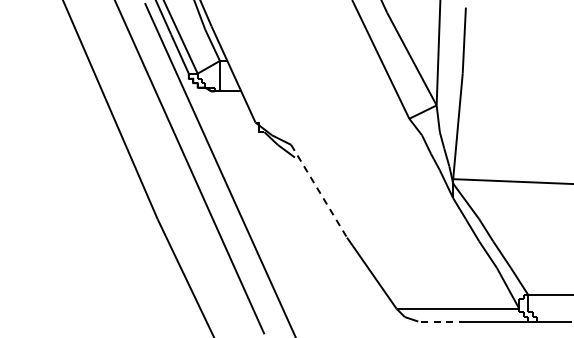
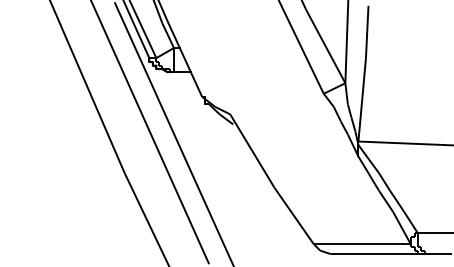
line: (319, 191) -> (252, 151), dashed -> solid
line: (442, 321) -> (349, 254), dashed -> solid

